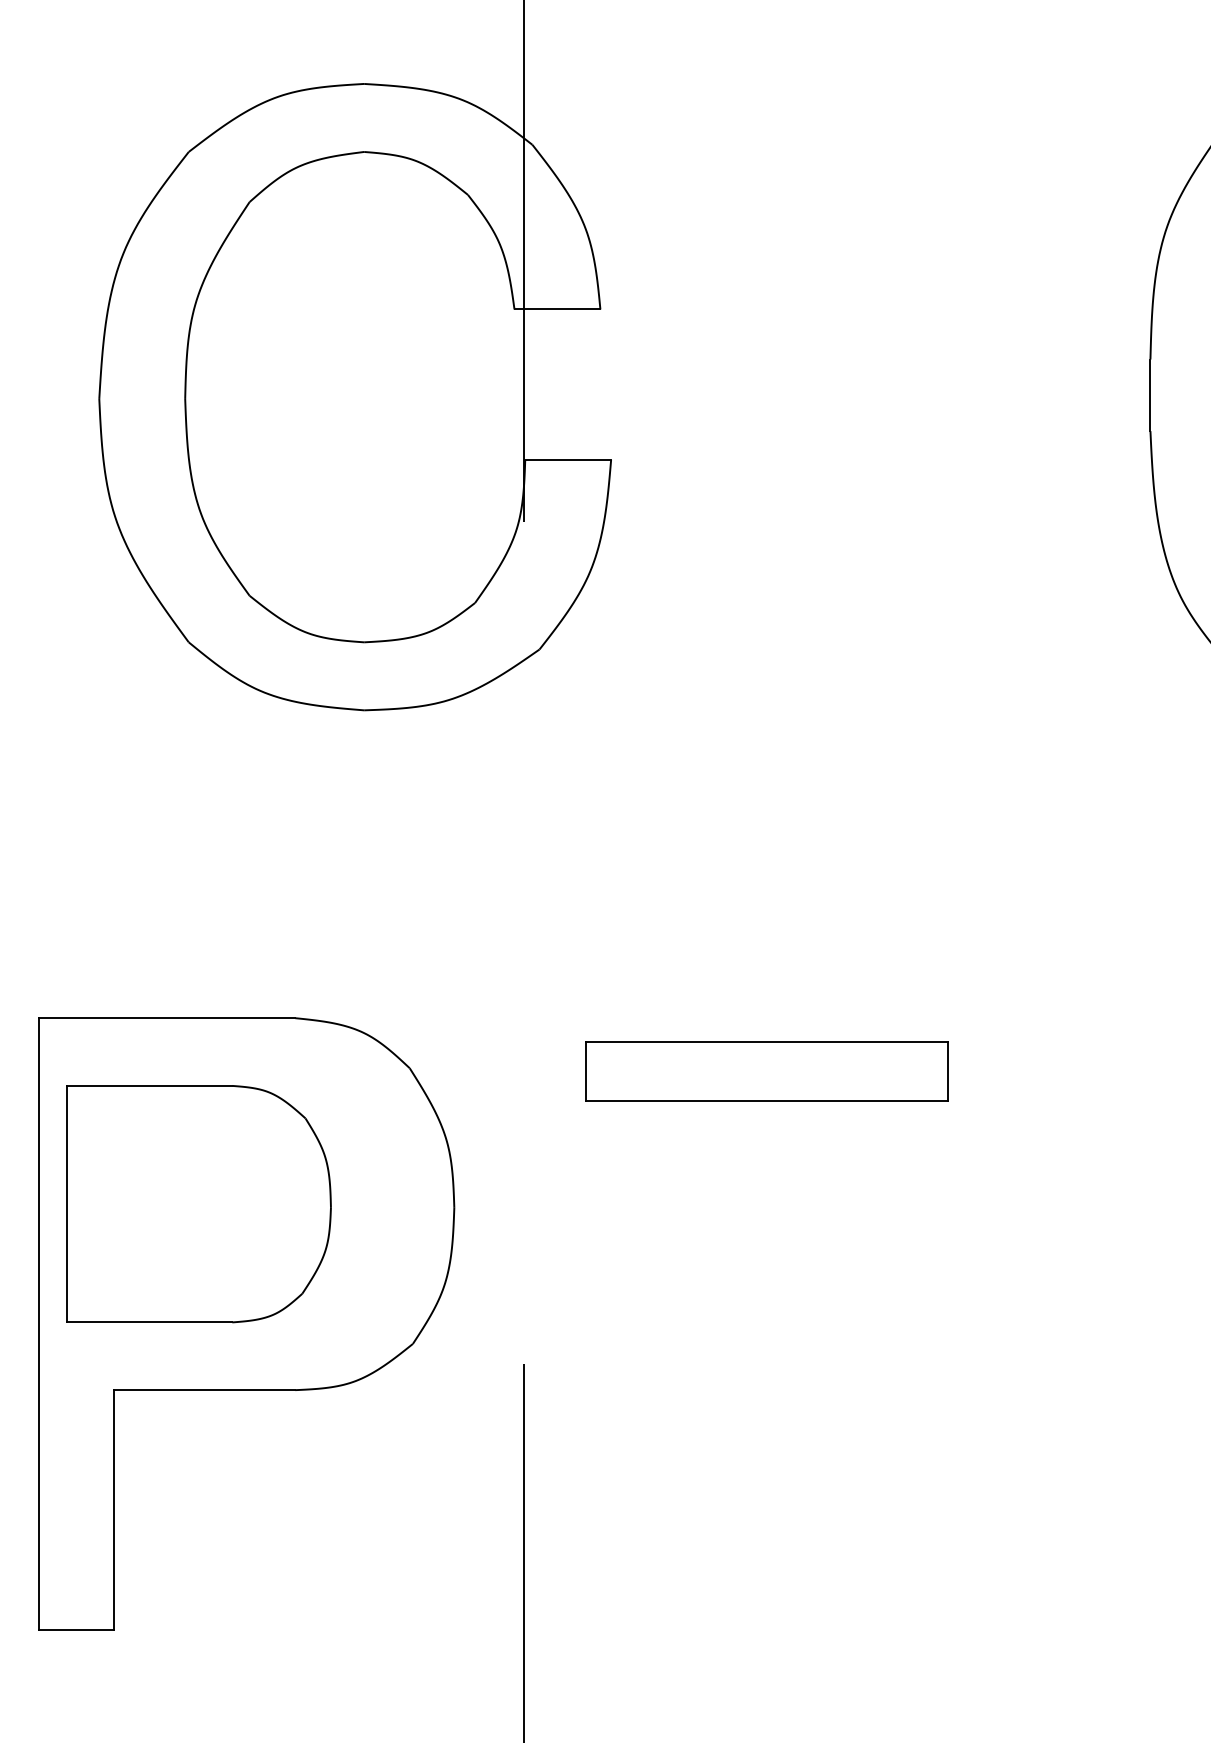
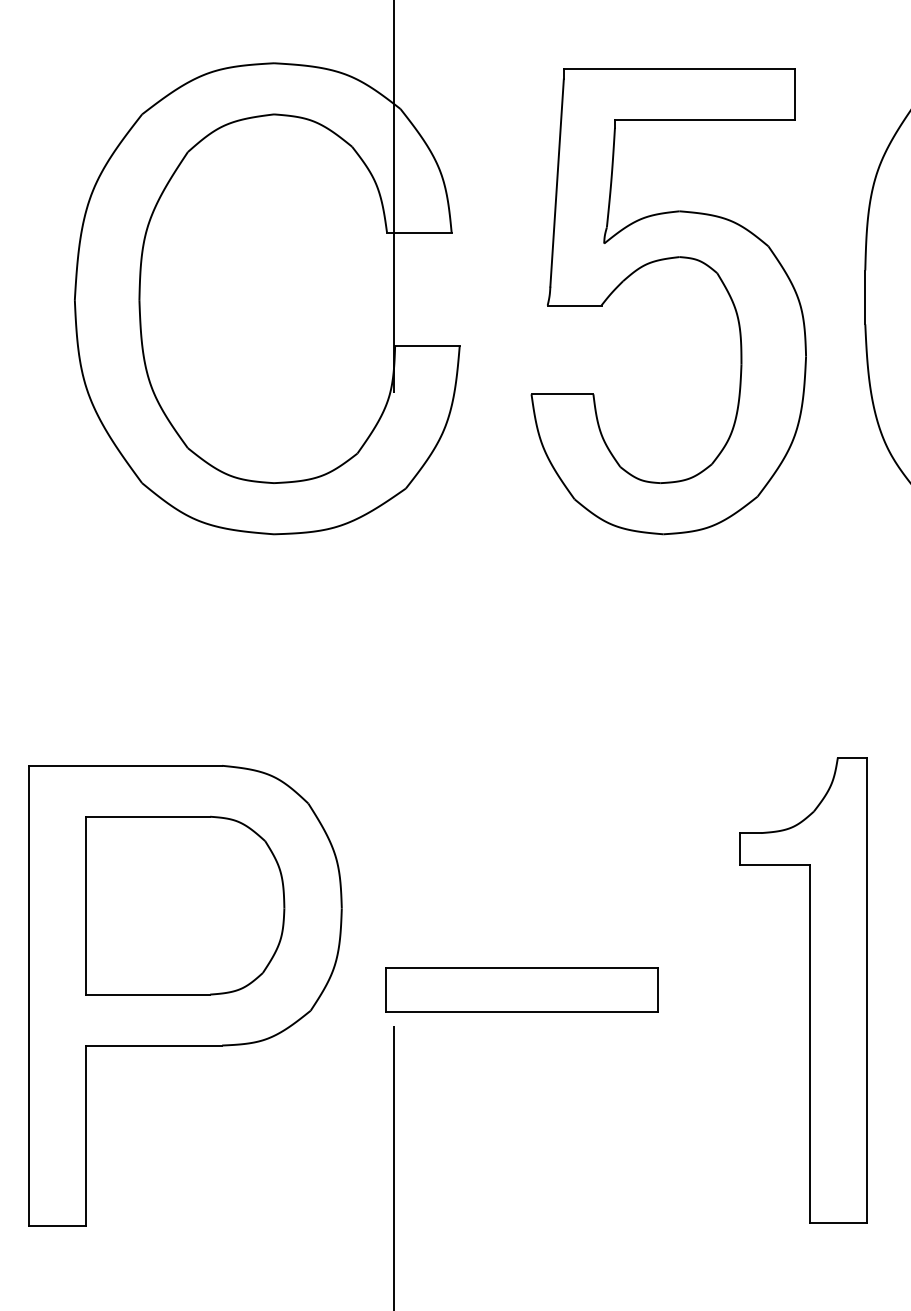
part: (871, 348) -> (655, 262), added
part: (766, 1071) -> (521, 990), moved
part: (198, 1204) -> (184, 905), moved
part: (1076, 1316) -> (809, 990), added

